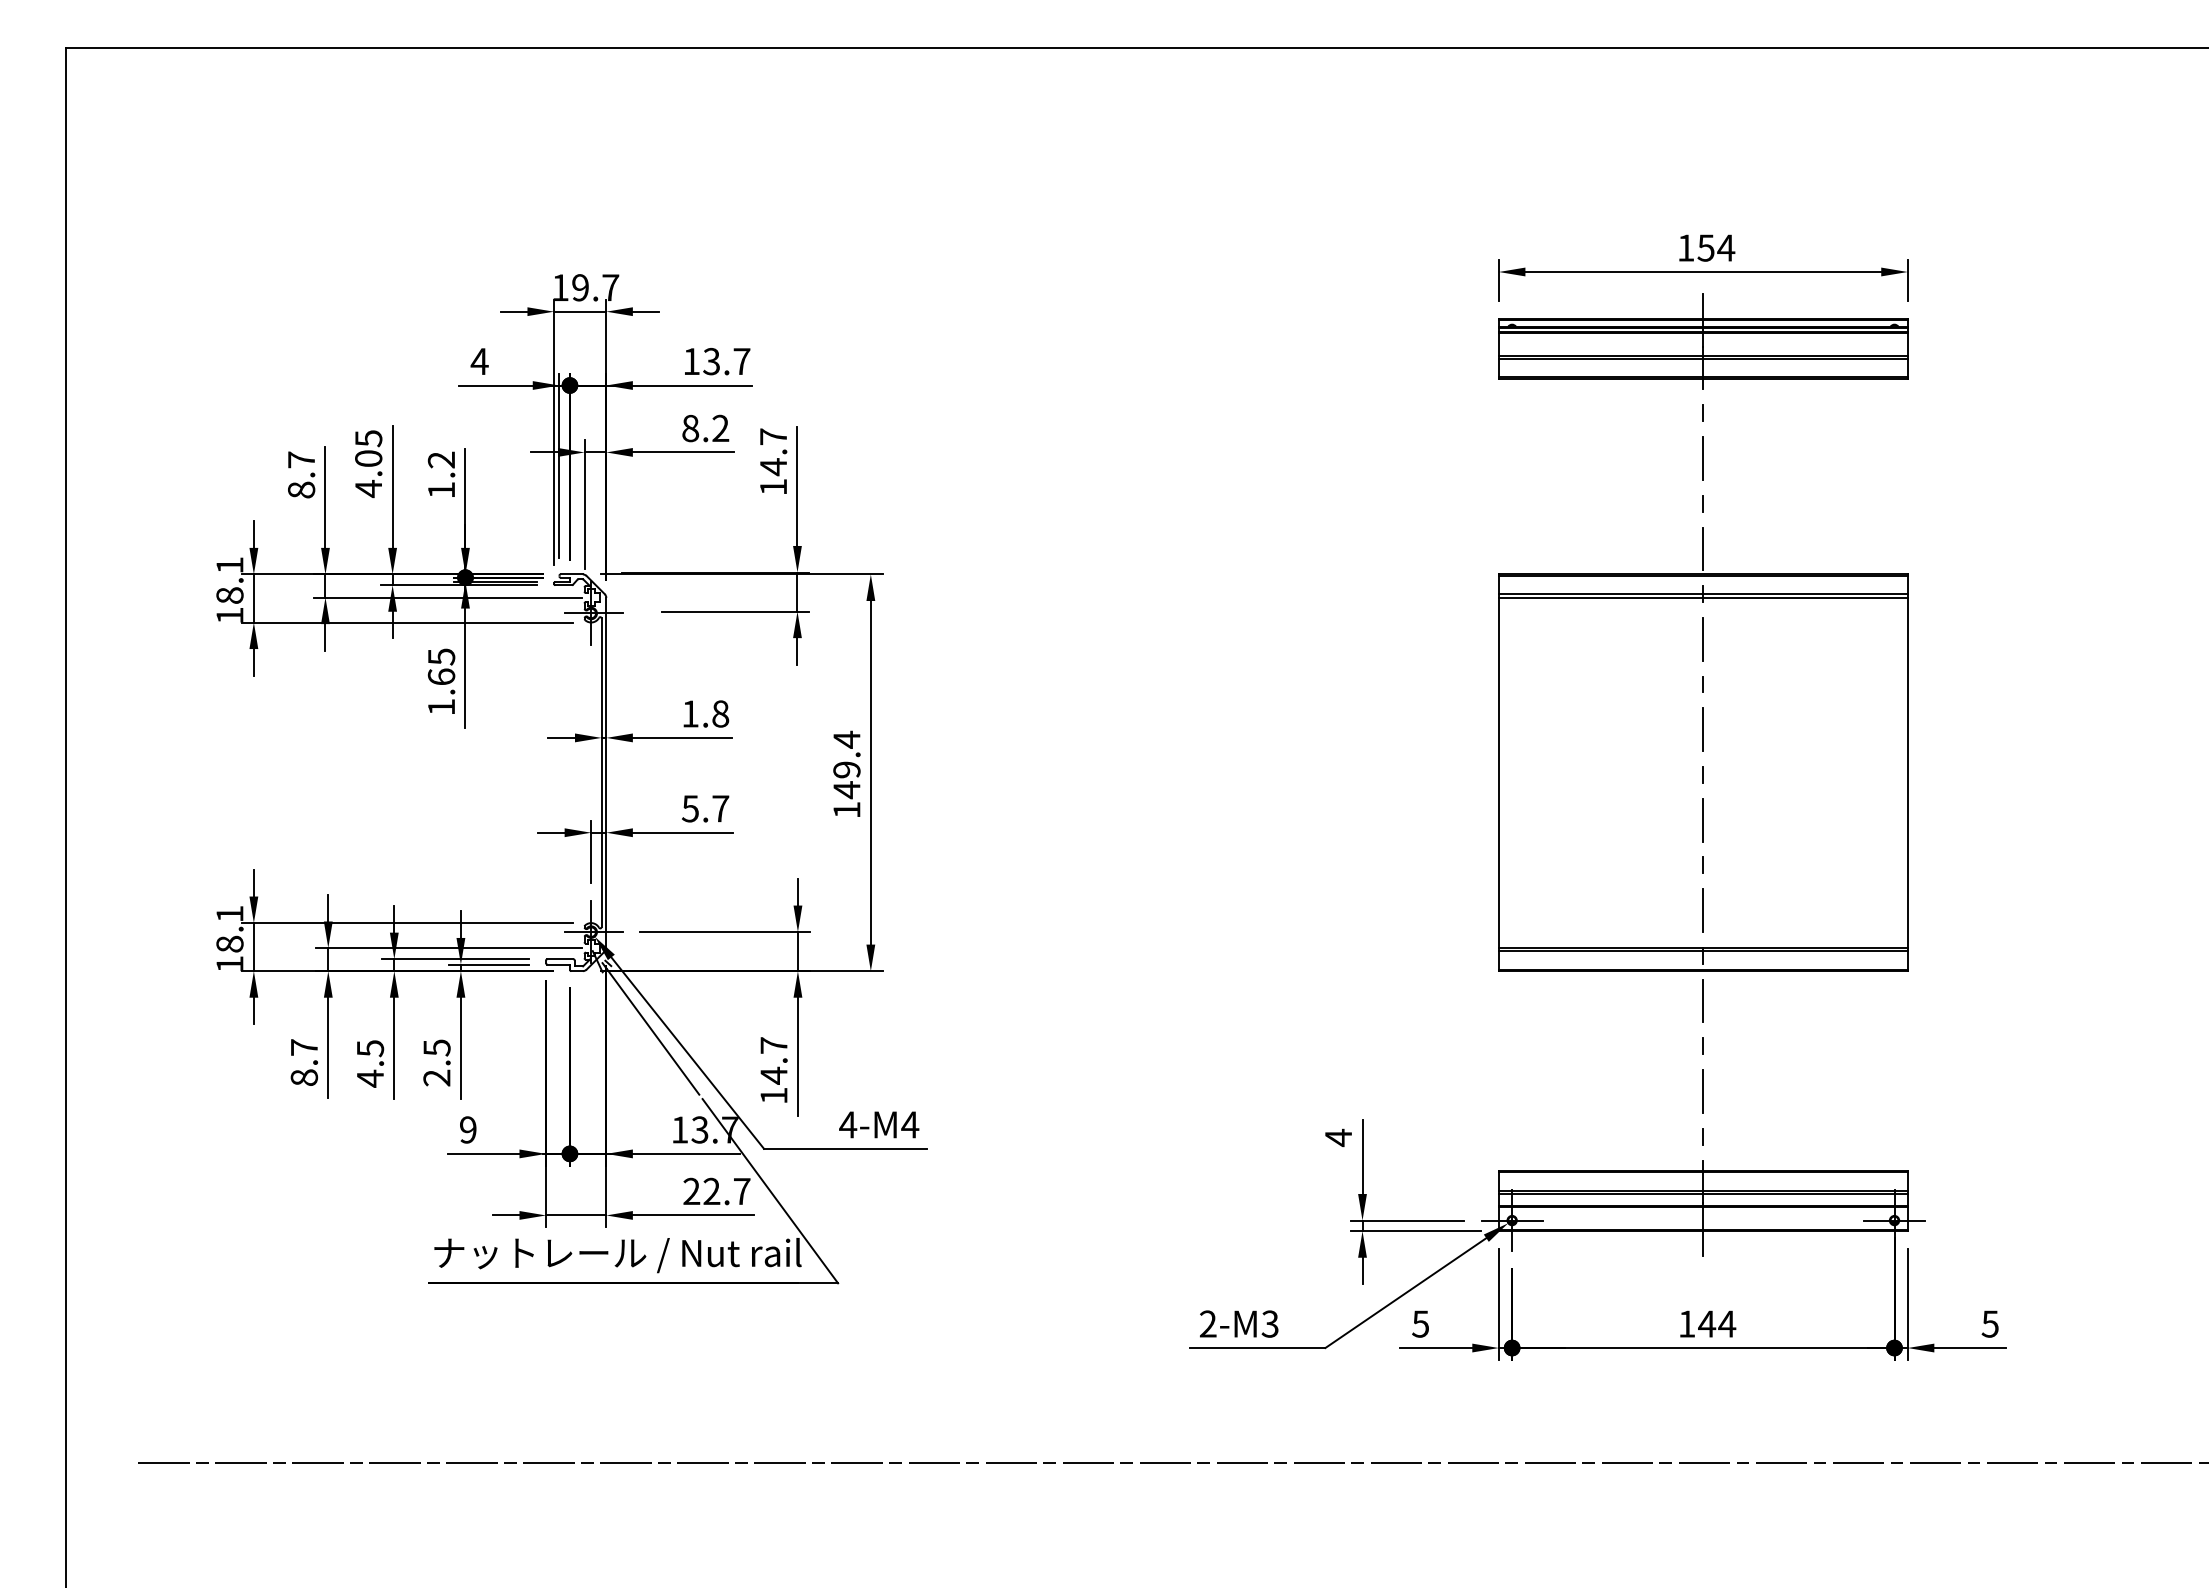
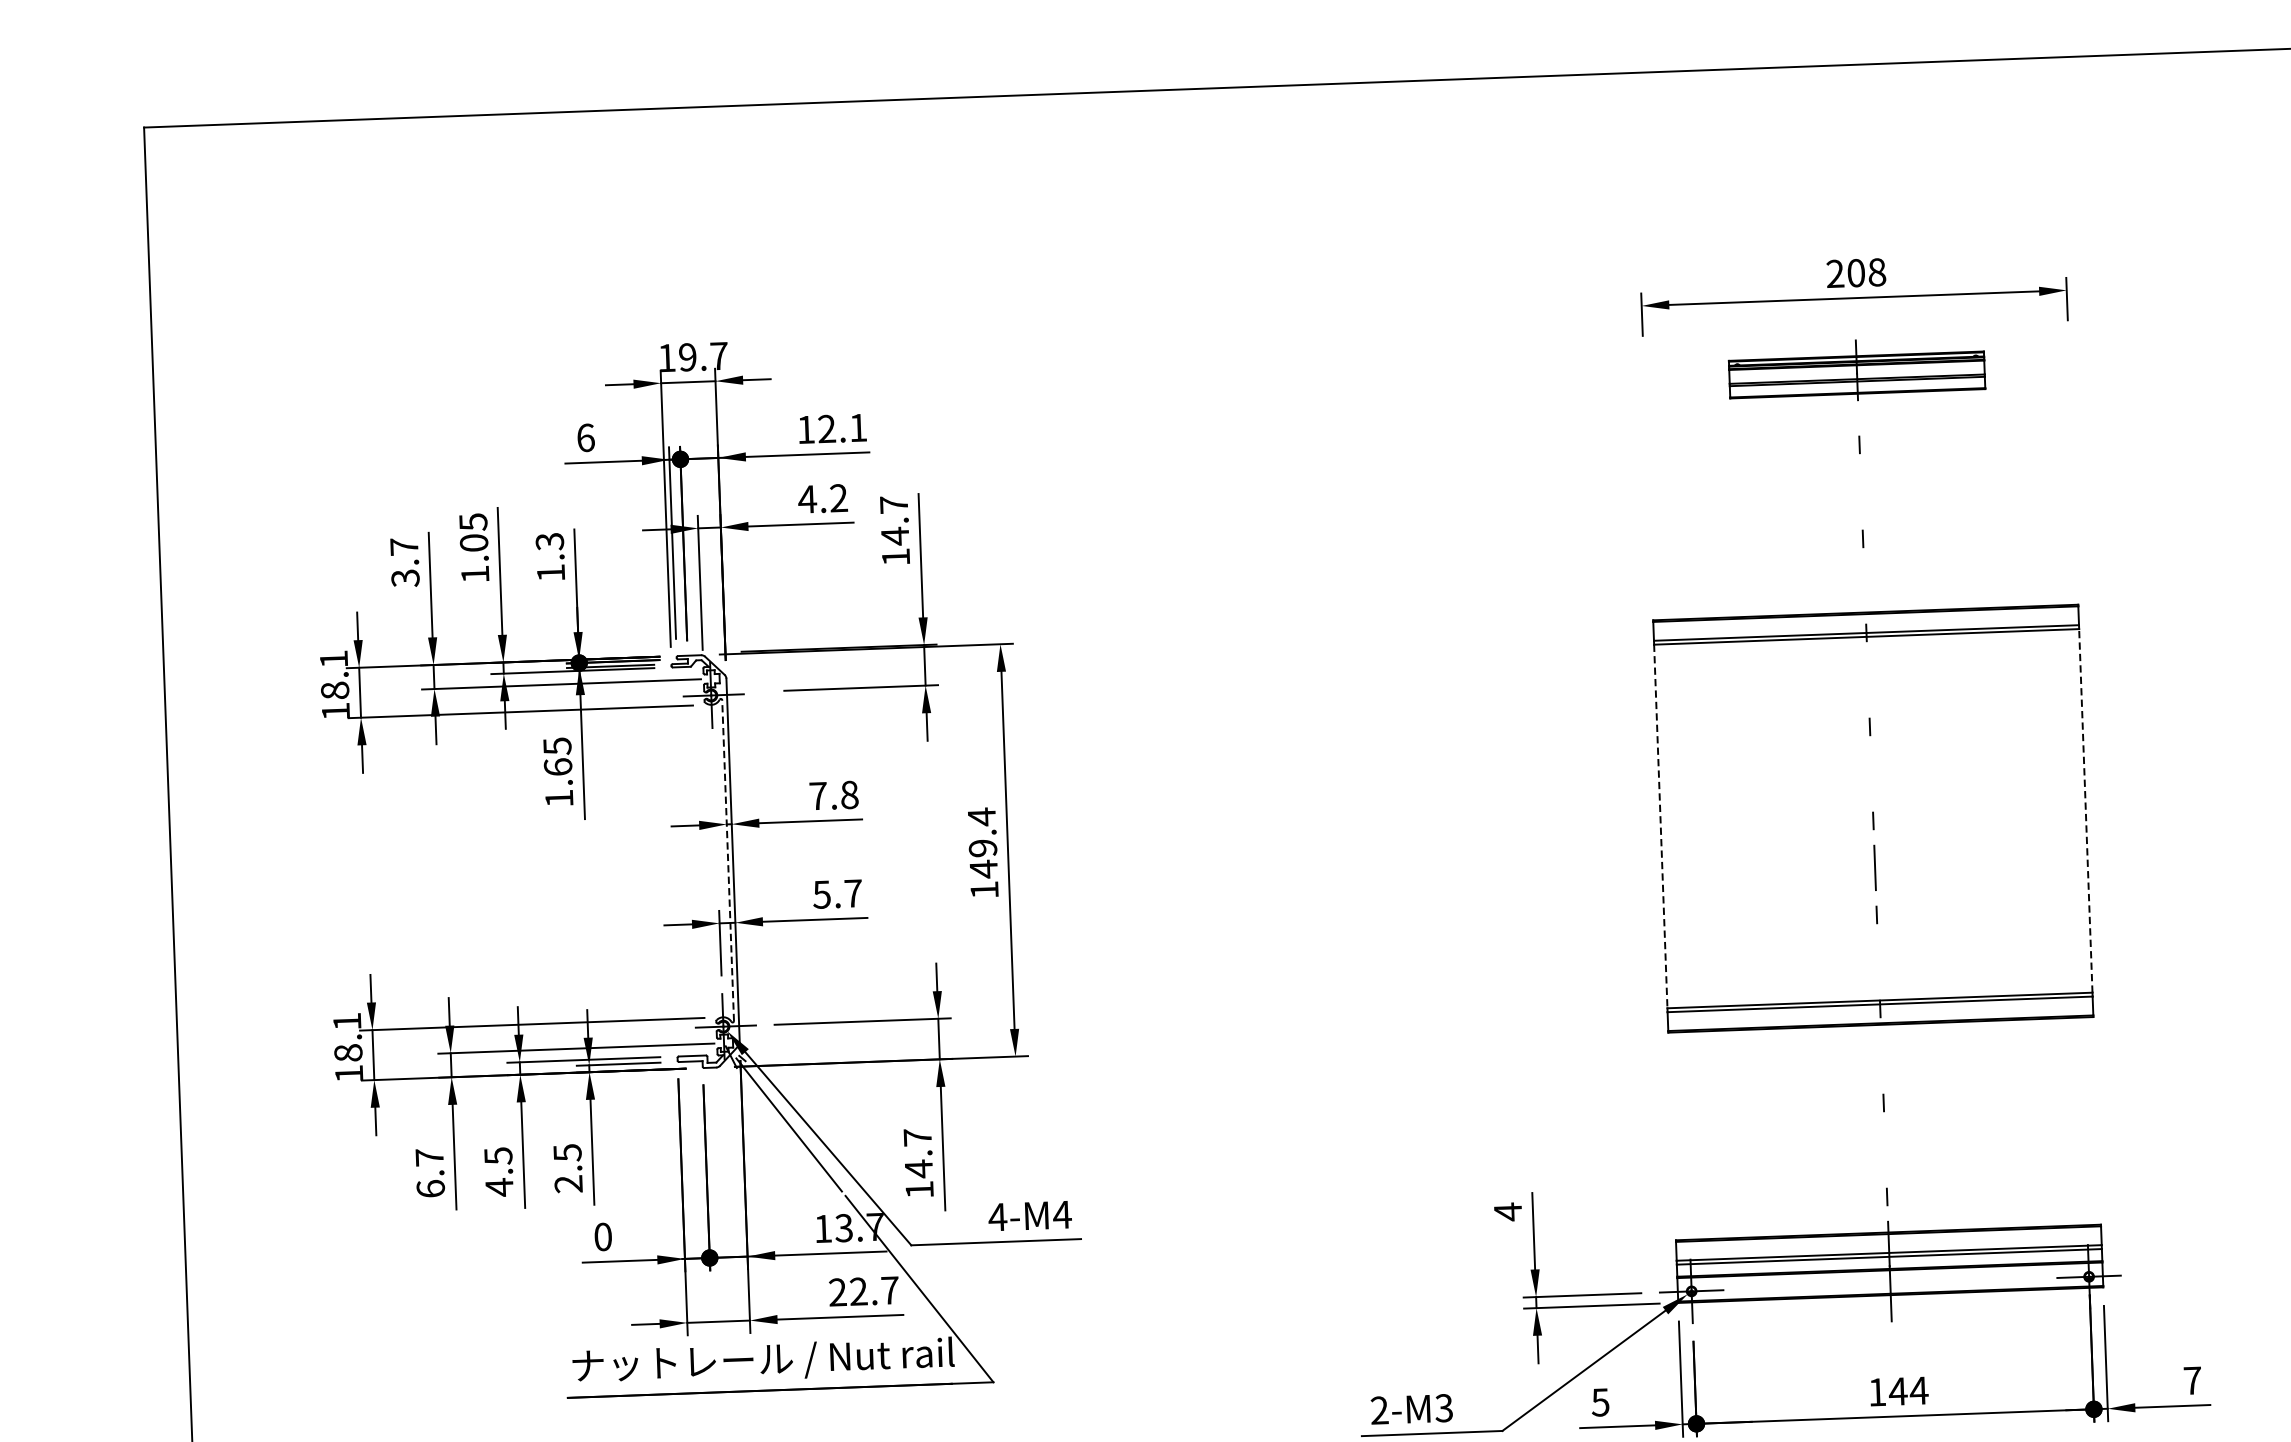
text: (1706, 247) -> (1856, 272), 154 -> 208
part: (1703, 341) -> (1857, 370), size x0.6
text: (479, 361) -> (585, 437), 4 -> 6
text: (726, 361) -> (842, 428), 13.7 -> 12.1
text: (690, 428) -> (807, 499), 8.2 -> 4.2
line: (1703, 458) -> (1861, 491), removed
text: (441, 459) -> (549, 541), 1.2 -> 1.3
text: (368, 488) -> (475, 574), 4.05 -> 1.05
text: (301, 489) -> (405, 577), 8.7 -> 3.7
line: (1703, 548) -> (1864, 585), removed
line: (1703, 638) -> (1868, 679), removed
text: (690, 713) -> (818, 795), 1.8 -> 7.8
line: (1702, 729) -> (1870, 773), removed
line: (601, 772) -> (728, 860), solid -> dashed
line: (1498, 772) -> (1660, 826), solid -> dashed
line: (1907, 772) -> (2085, 810), solid -> dashed
line: (1703, 910) -> (1878, 961), removed
line: (1703, 1000) -> (1882, 1055), removed
text: (303, 1077) -> (429, 1188), 8.7 -> 6.7
line: (1702, 1091) -> (1884, 1149), removed
text: (468, 1129) -> (603, 1236), 9 -> 0
text: (1989, 1323) -> (2191, 1380), 5 -> 7

